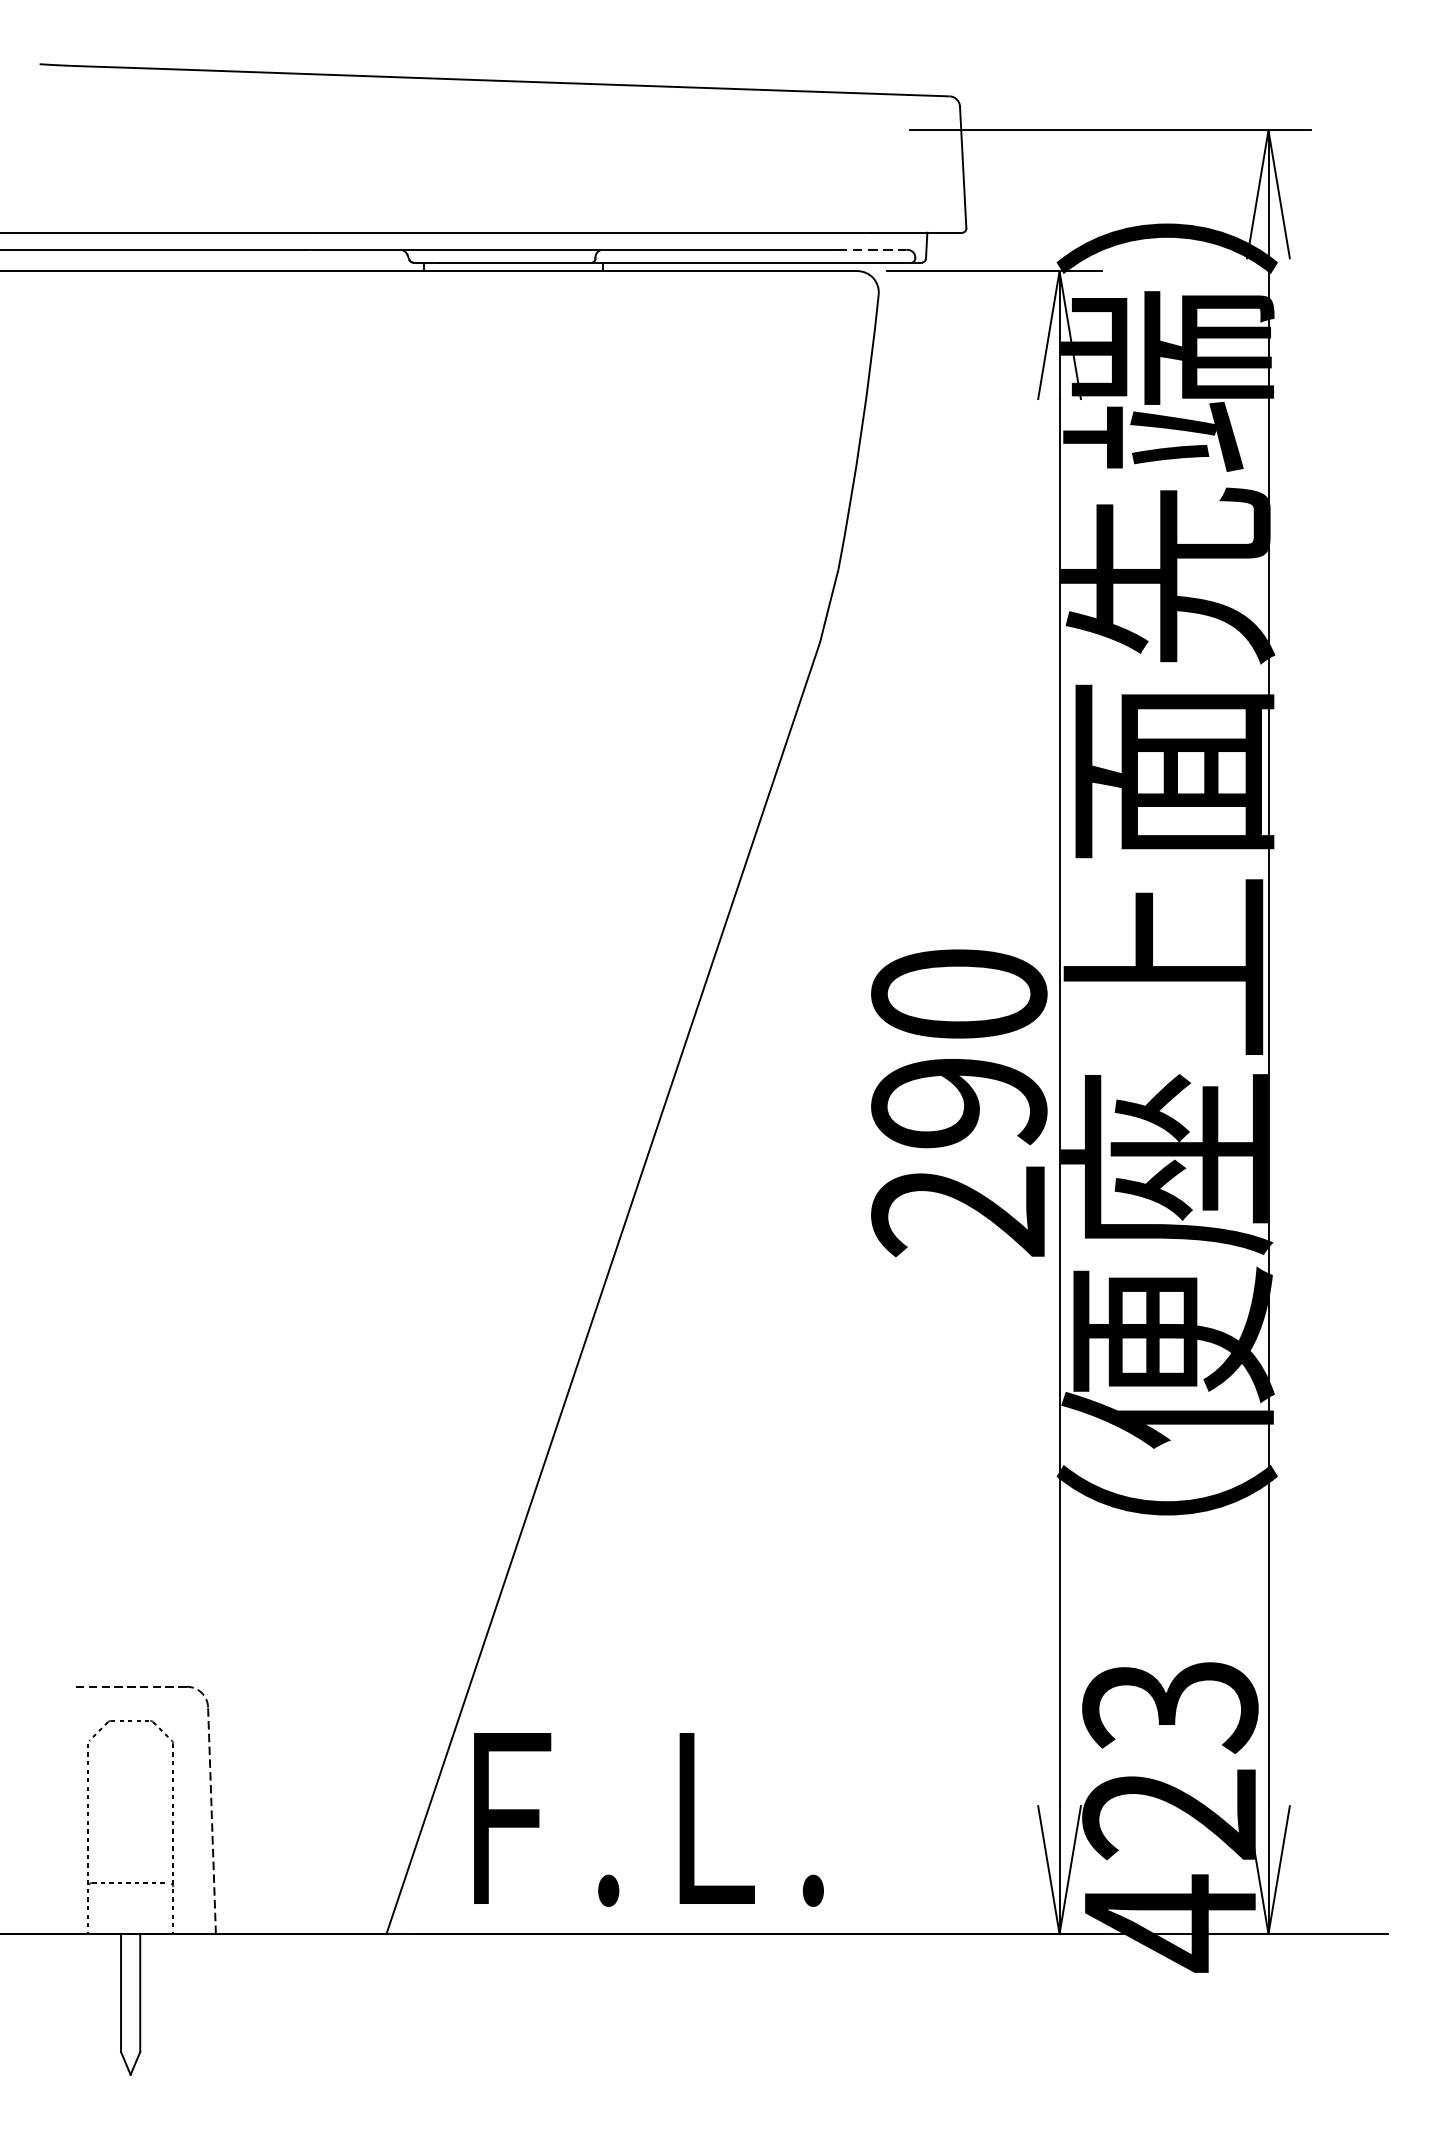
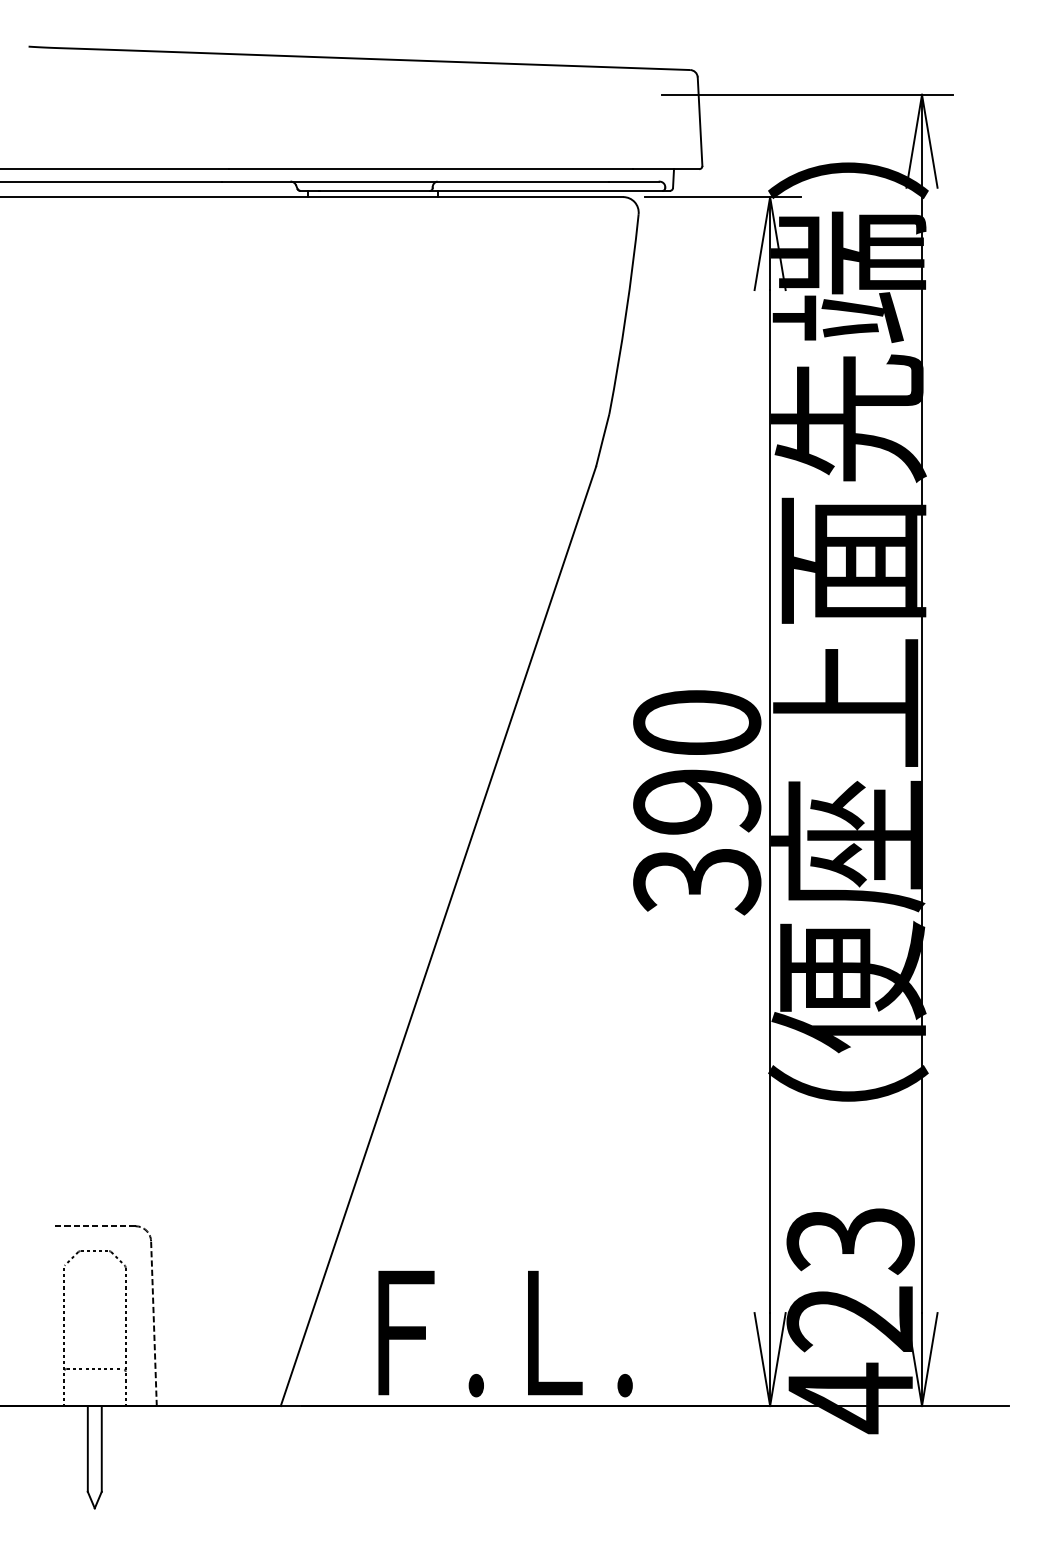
line: (871, 249) -> (633, 181), dashed -> solid
text: (959, 1212) -> (697, 881), 290 -> 390
text: (648, 1819) -> (505, 1333), moved

